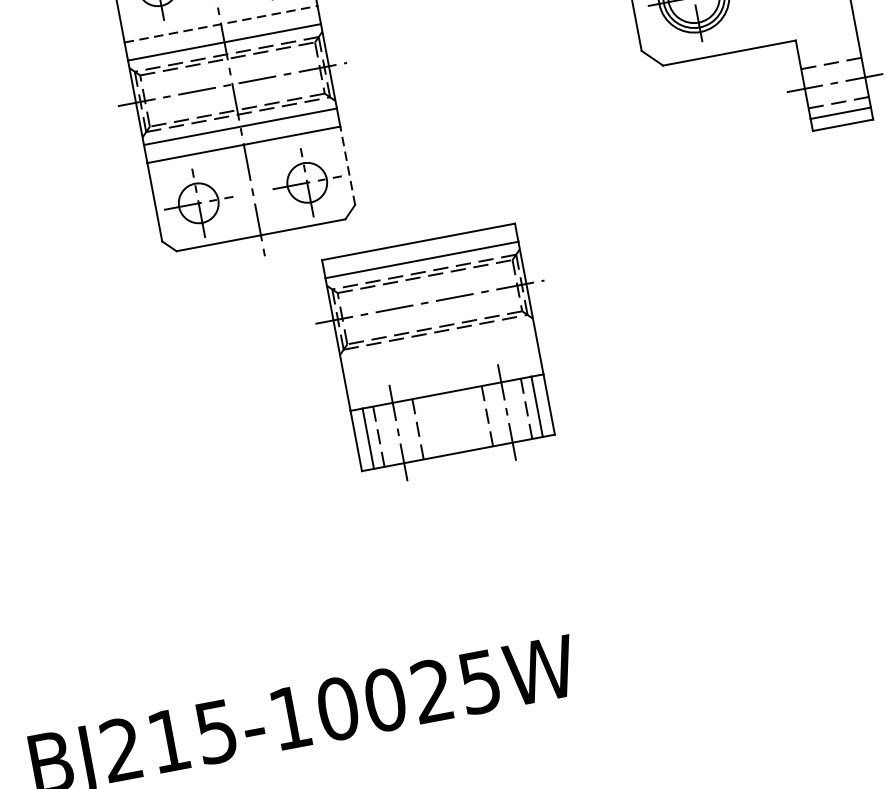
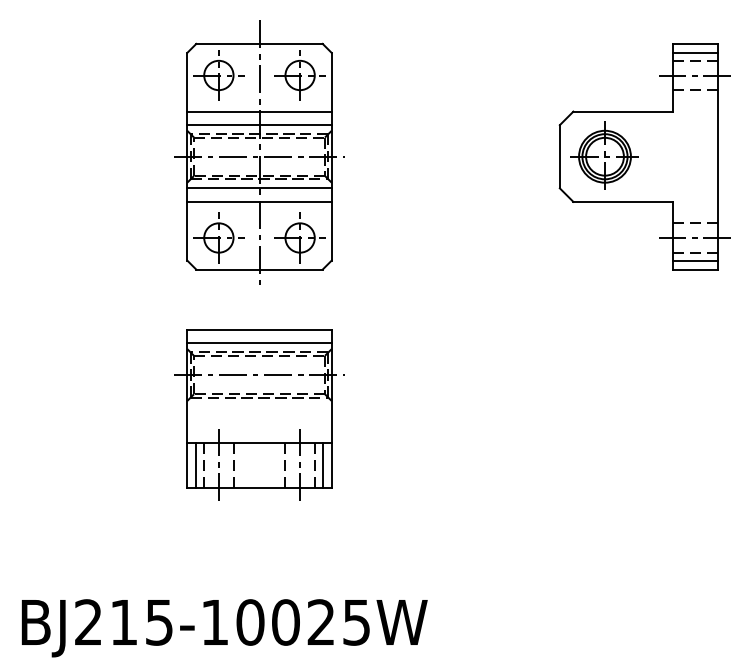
line: (222, 23) -> (260, 111), dashed -> solid
line: (347, 164) -> (331, 230), dashed -> solid
part: (439, 354) -> (259, 414), moved

